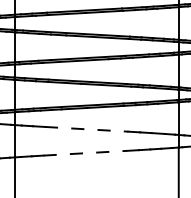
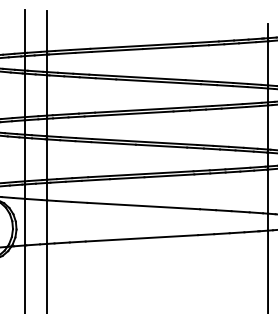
line: (87, 129) -> (144, 206), dashed -> solid
line: (85, 153) -> (142, 238), dashed -> solid

